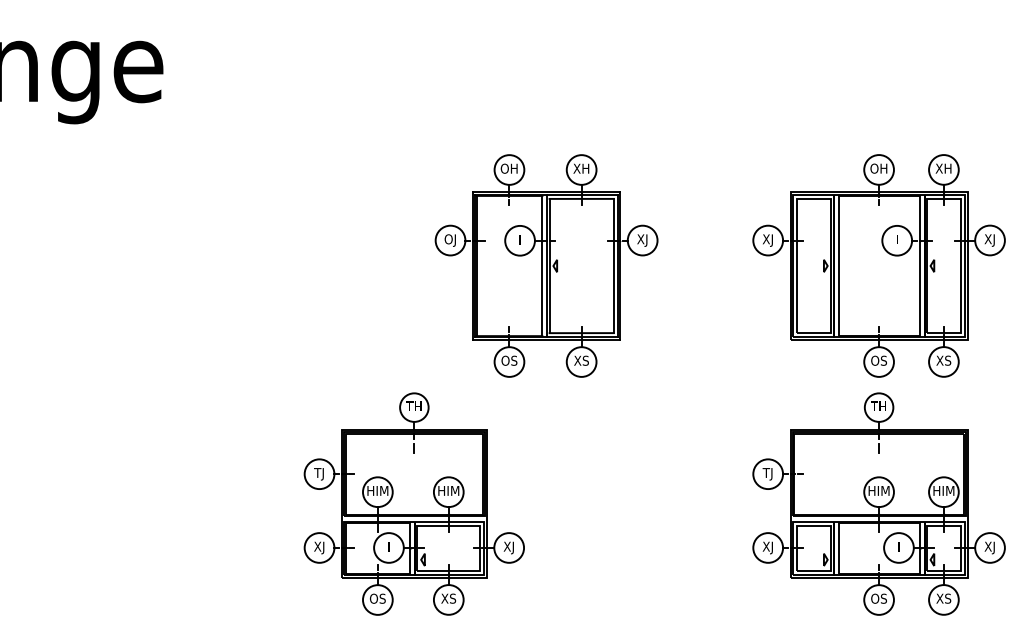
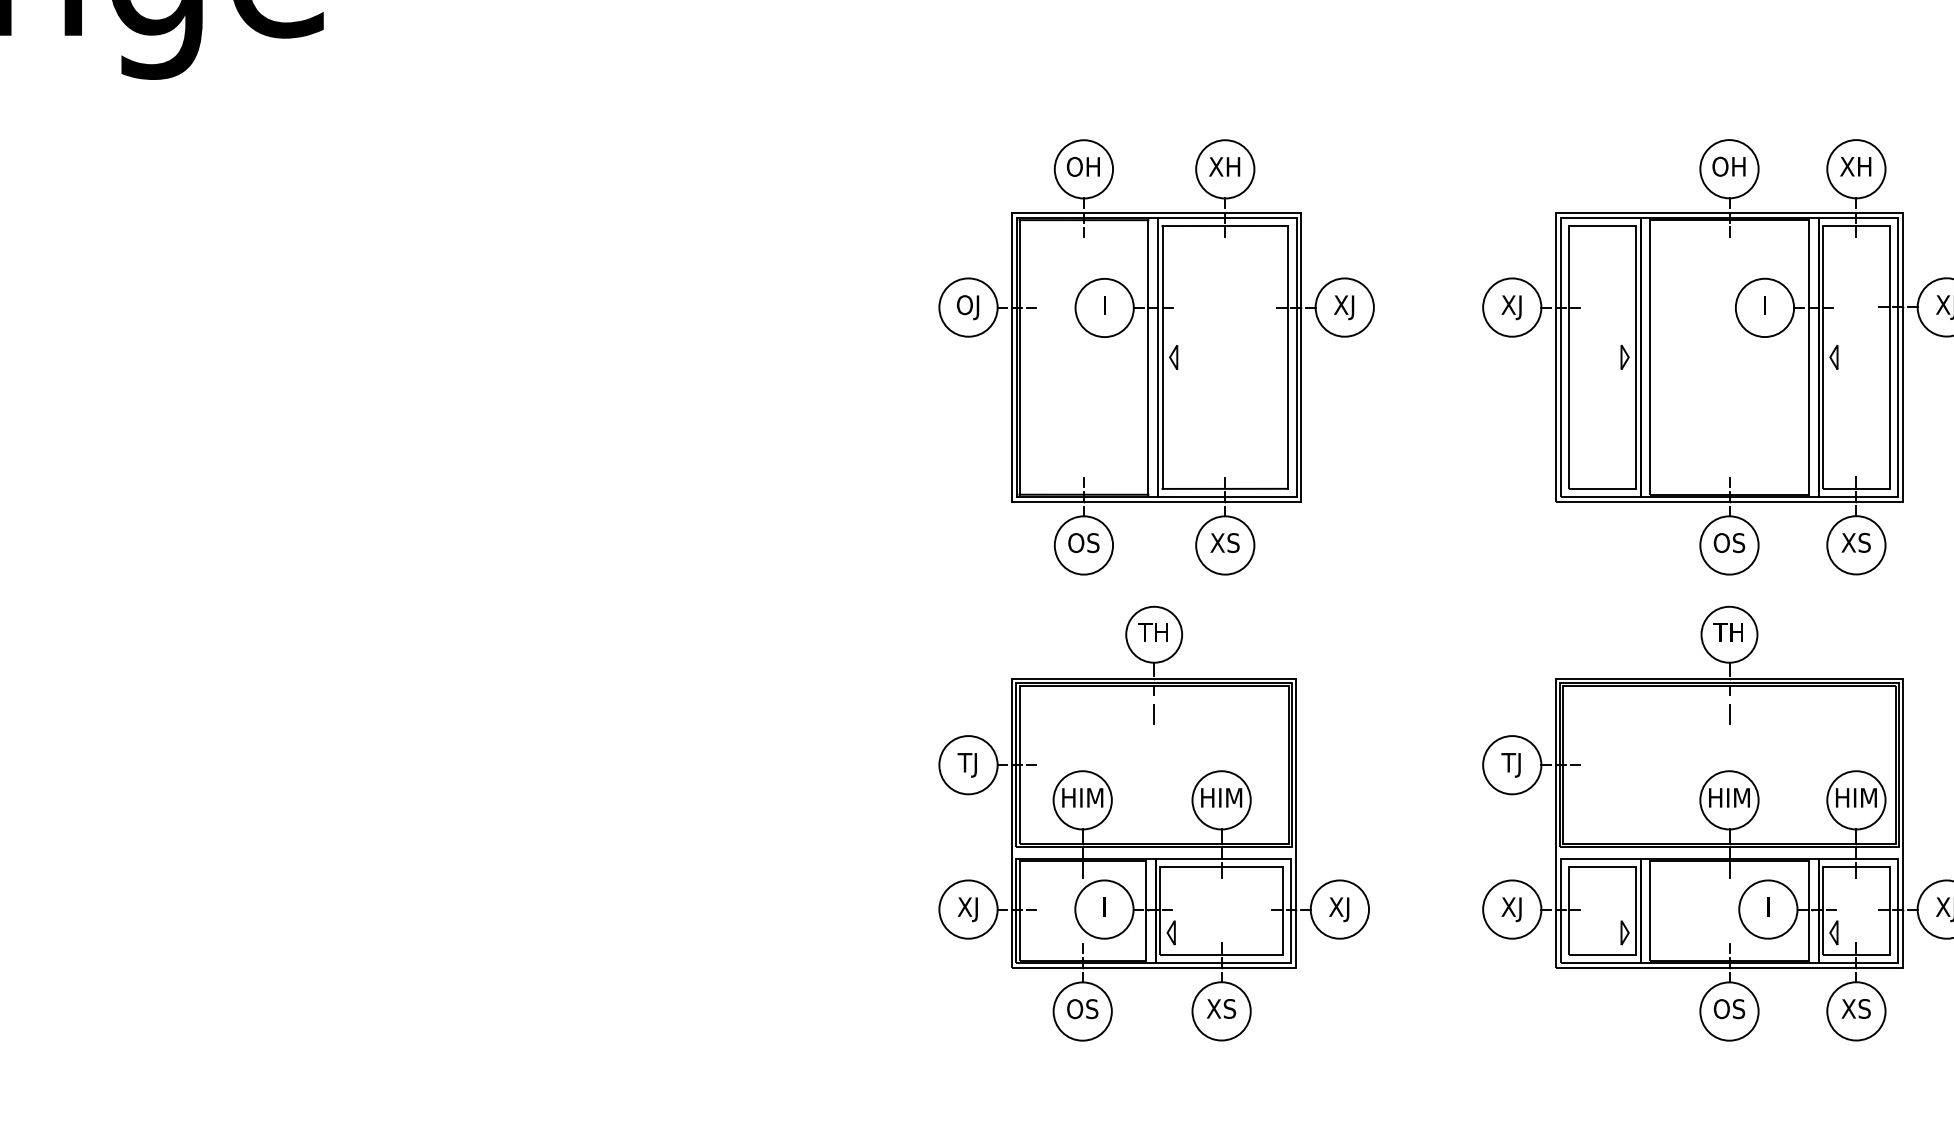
part: (546, 265) -> (1156, 356), moved
part: (413, 503) -> (1152, 822), moved

